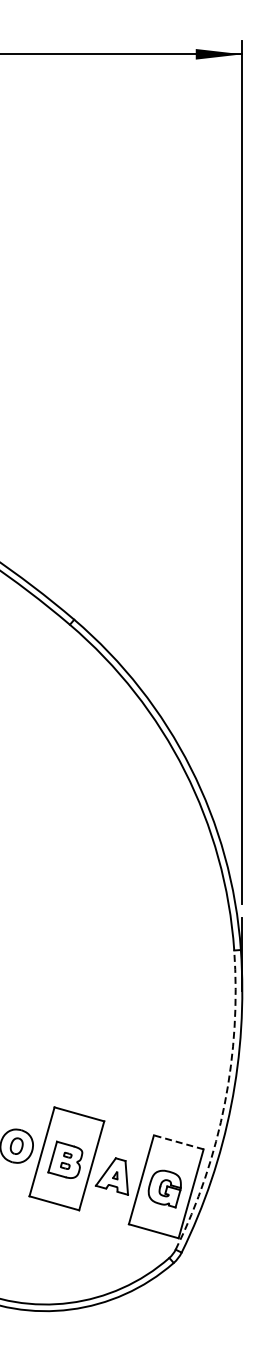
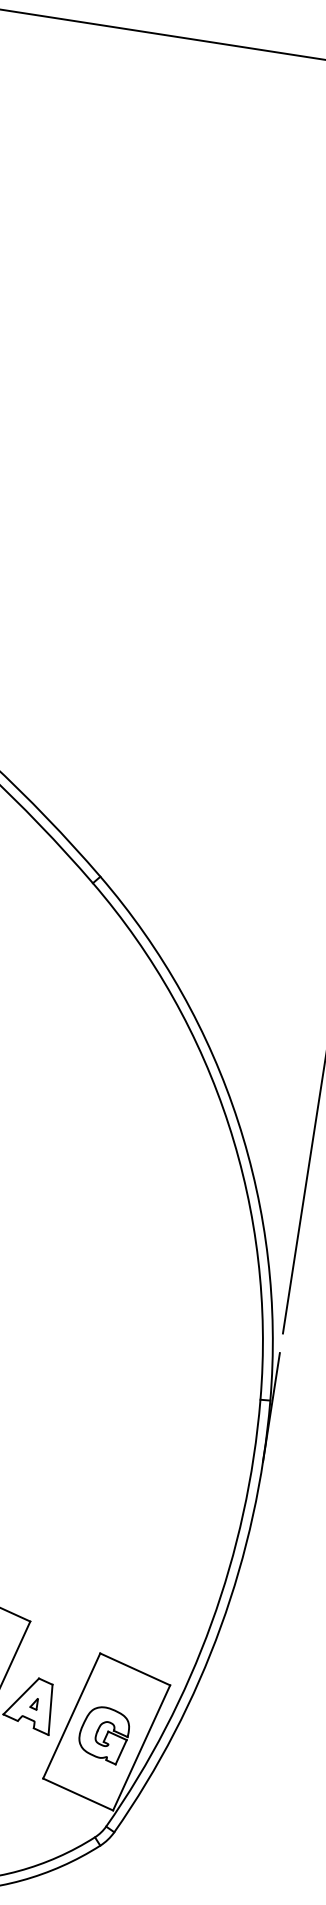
arc: (224, 1103) -> (211, 1622), dashed -> solid
line: (178, 1142) -> (134, 1669), dashed -> solid

